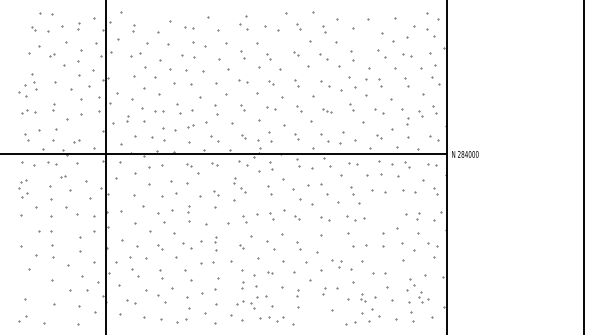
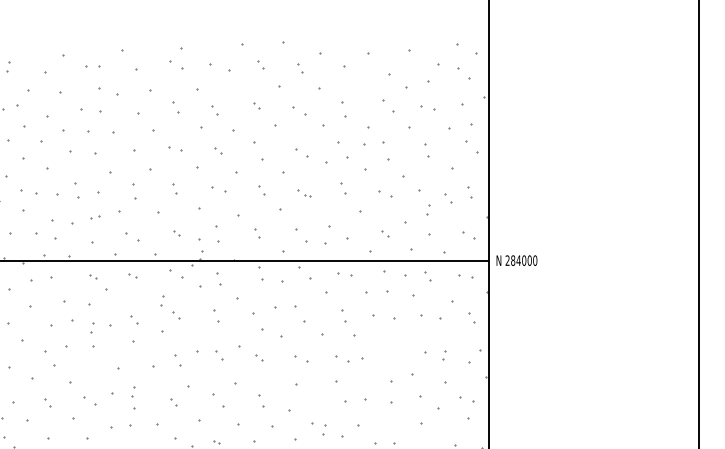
part: (380, 82) -> (386, 150), size x1.6
part: (296, 83) -> (257, 151), size x1.6
part: (159, 111) -> (47, 194), size x1.6
part: (188, 213) -> (91, 334), moved

